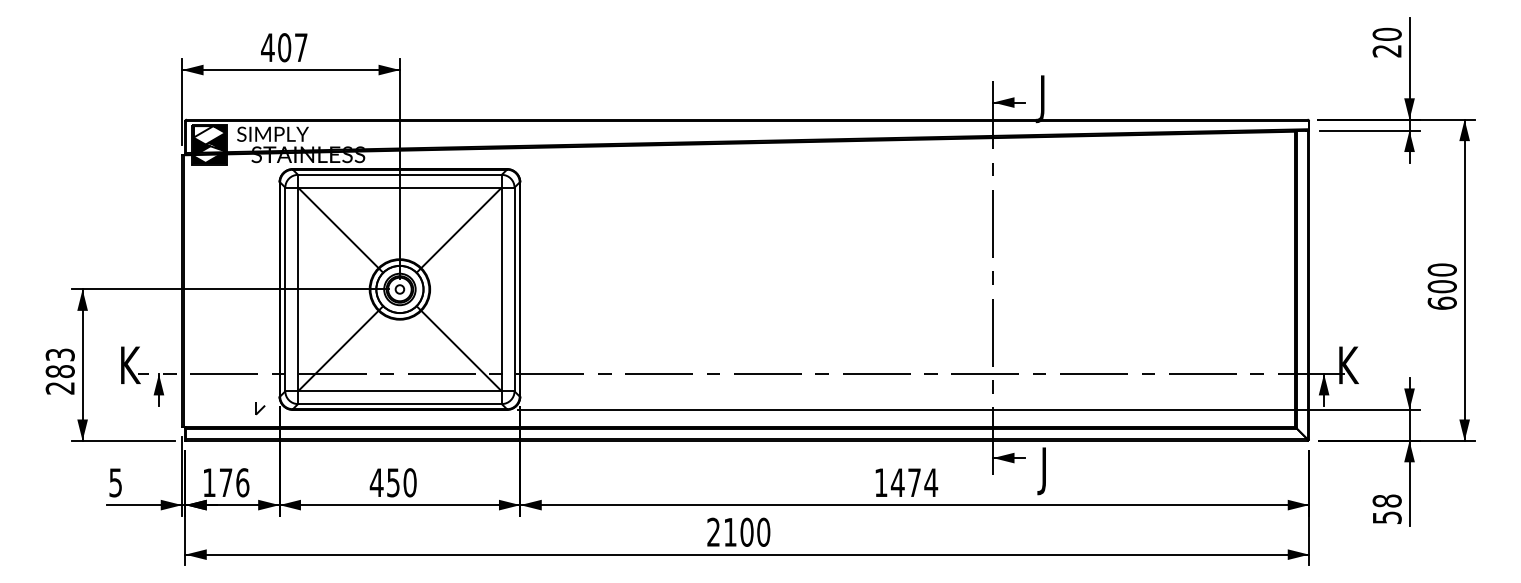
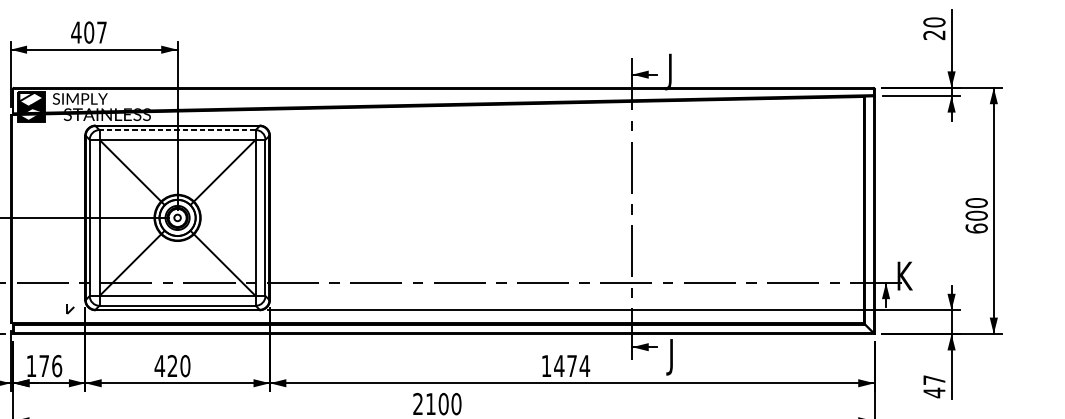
line: (399, 174) -> (177, 129), solid -> dashed
text: (393, 482) -> (172, 365), 450 -> 420
text: (1386, 509) -> (933, 386), 58 -> 47

